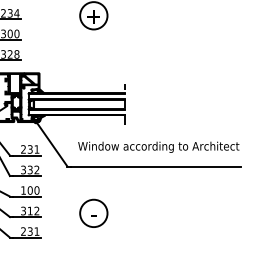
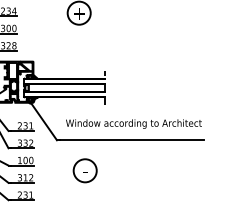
part: (92, 213) -> (84, 170), moved

